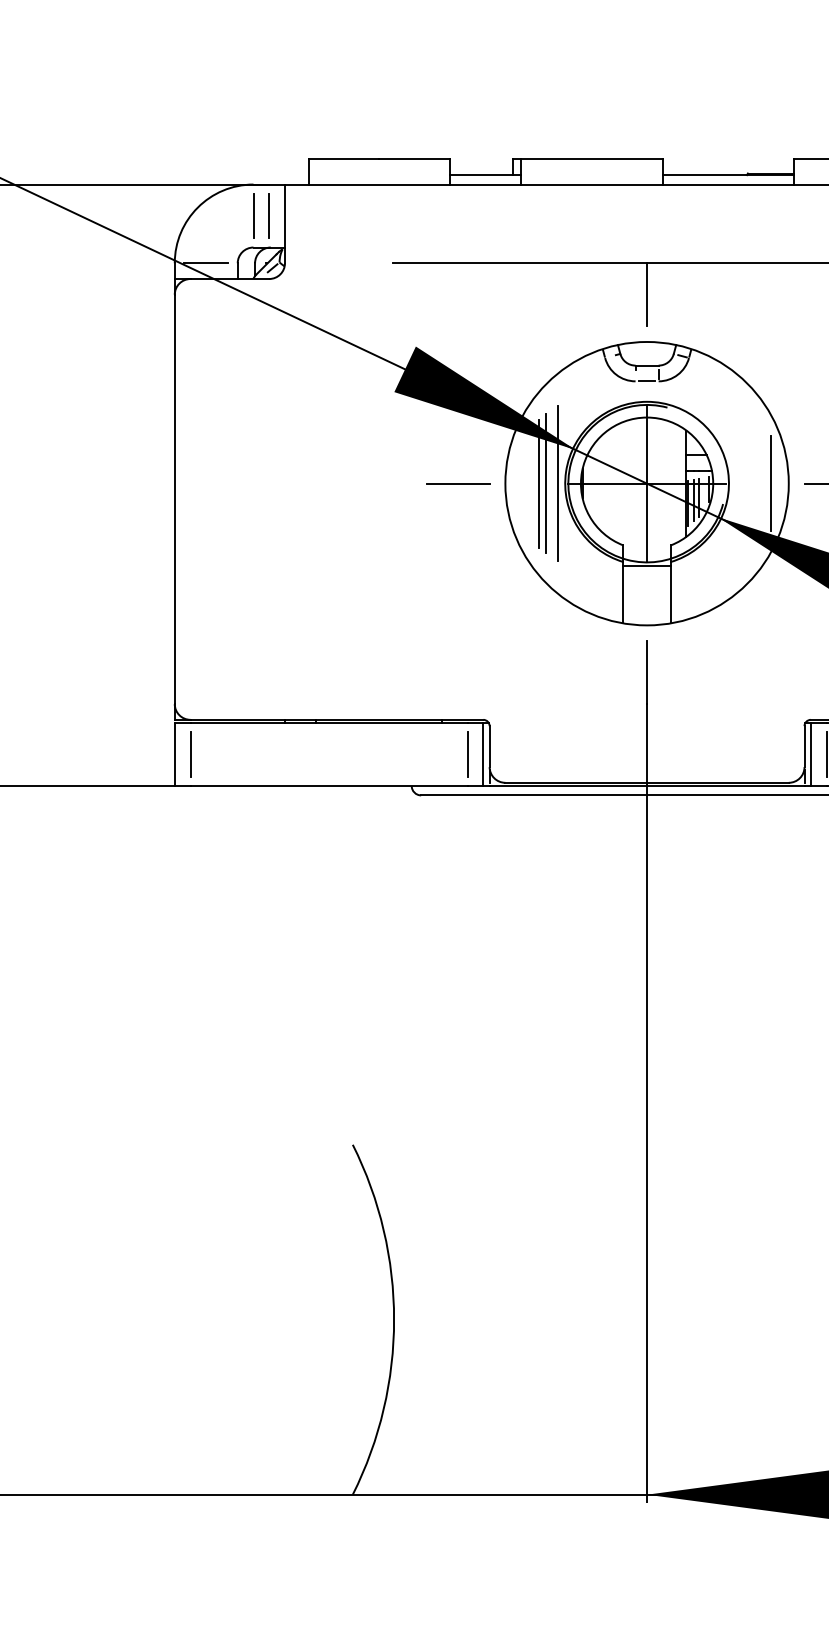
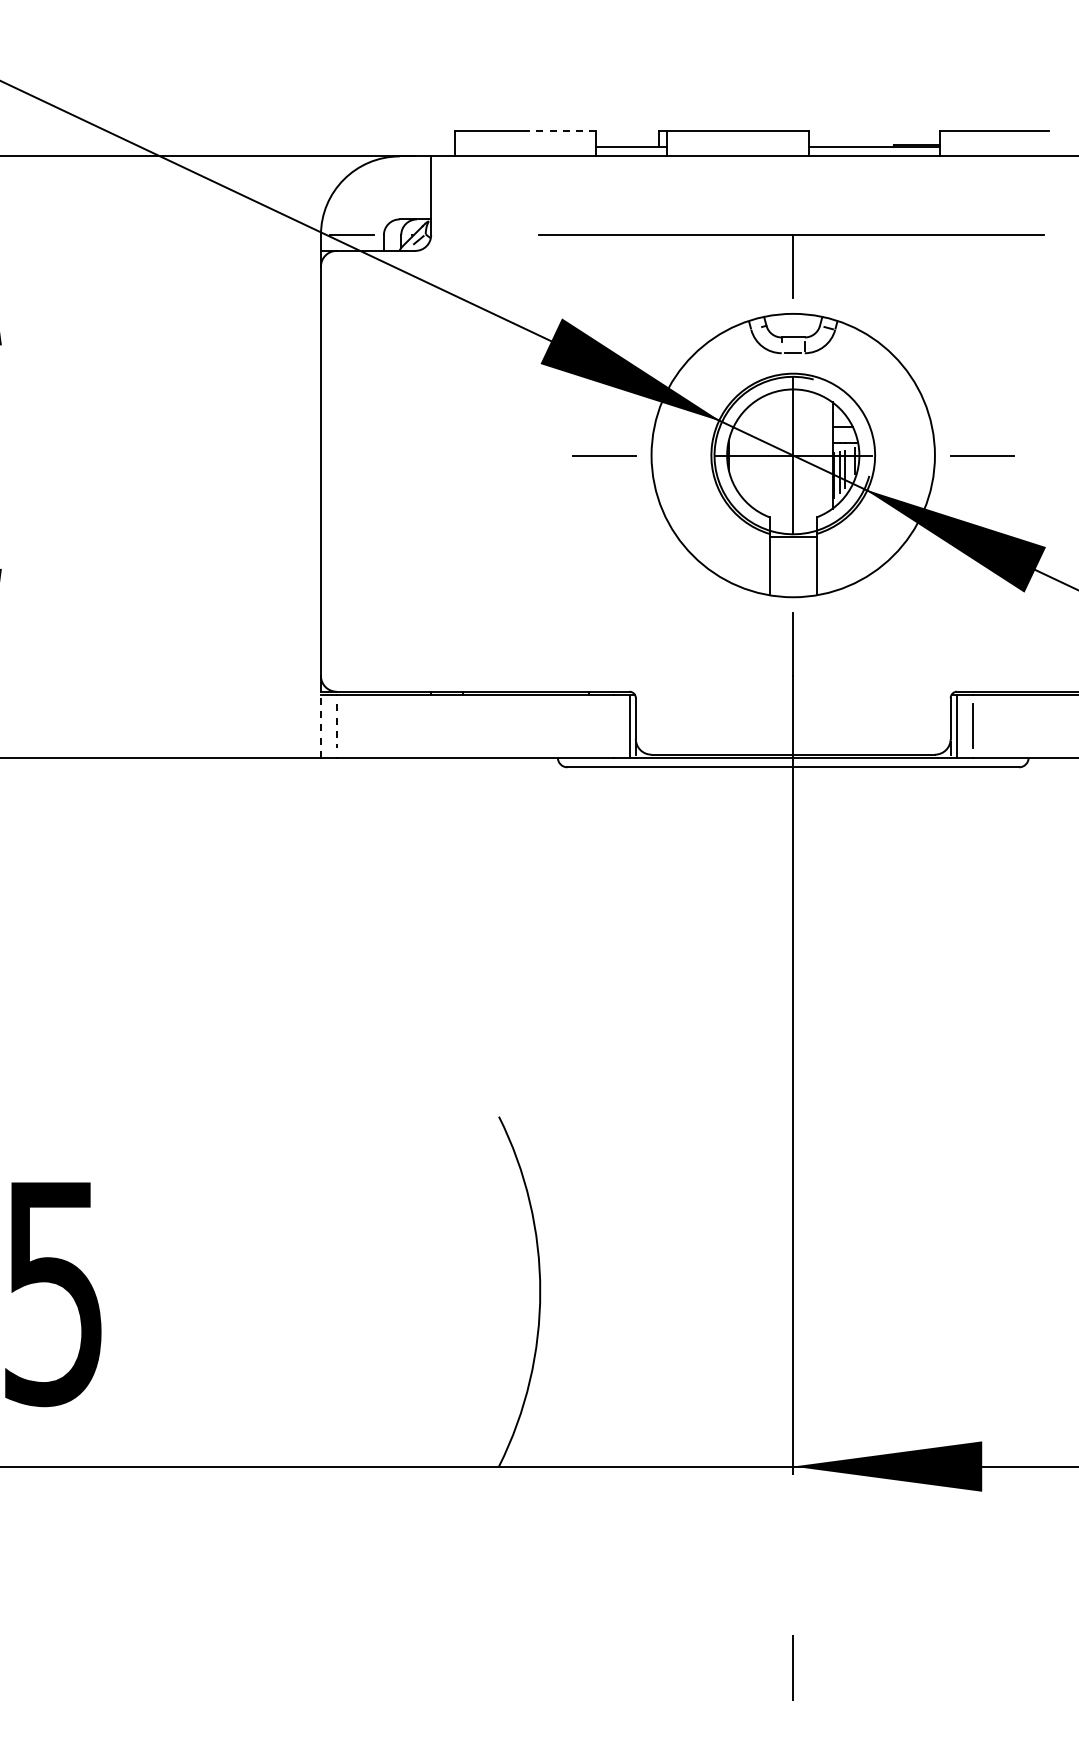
line: (414, 159) -> (560, 131), solid -> dashed
line: (253, 215) -> (399, 187), removed
line: (269, 215) -> (415, 187), removed
line: (538, 483) -> (684, 455), removed
line: (546, 483) -> (692, 455), removed
line: (558, 483) -> (704, 455), removed
line: (771, 483) -> (917, 455), removed
line: (174, 753) -> (320, 725), solid -> dashed
line: (190, 754) -> (336, 726), solid -> dashed
line: (467, 754) -> (613, 726), removed

